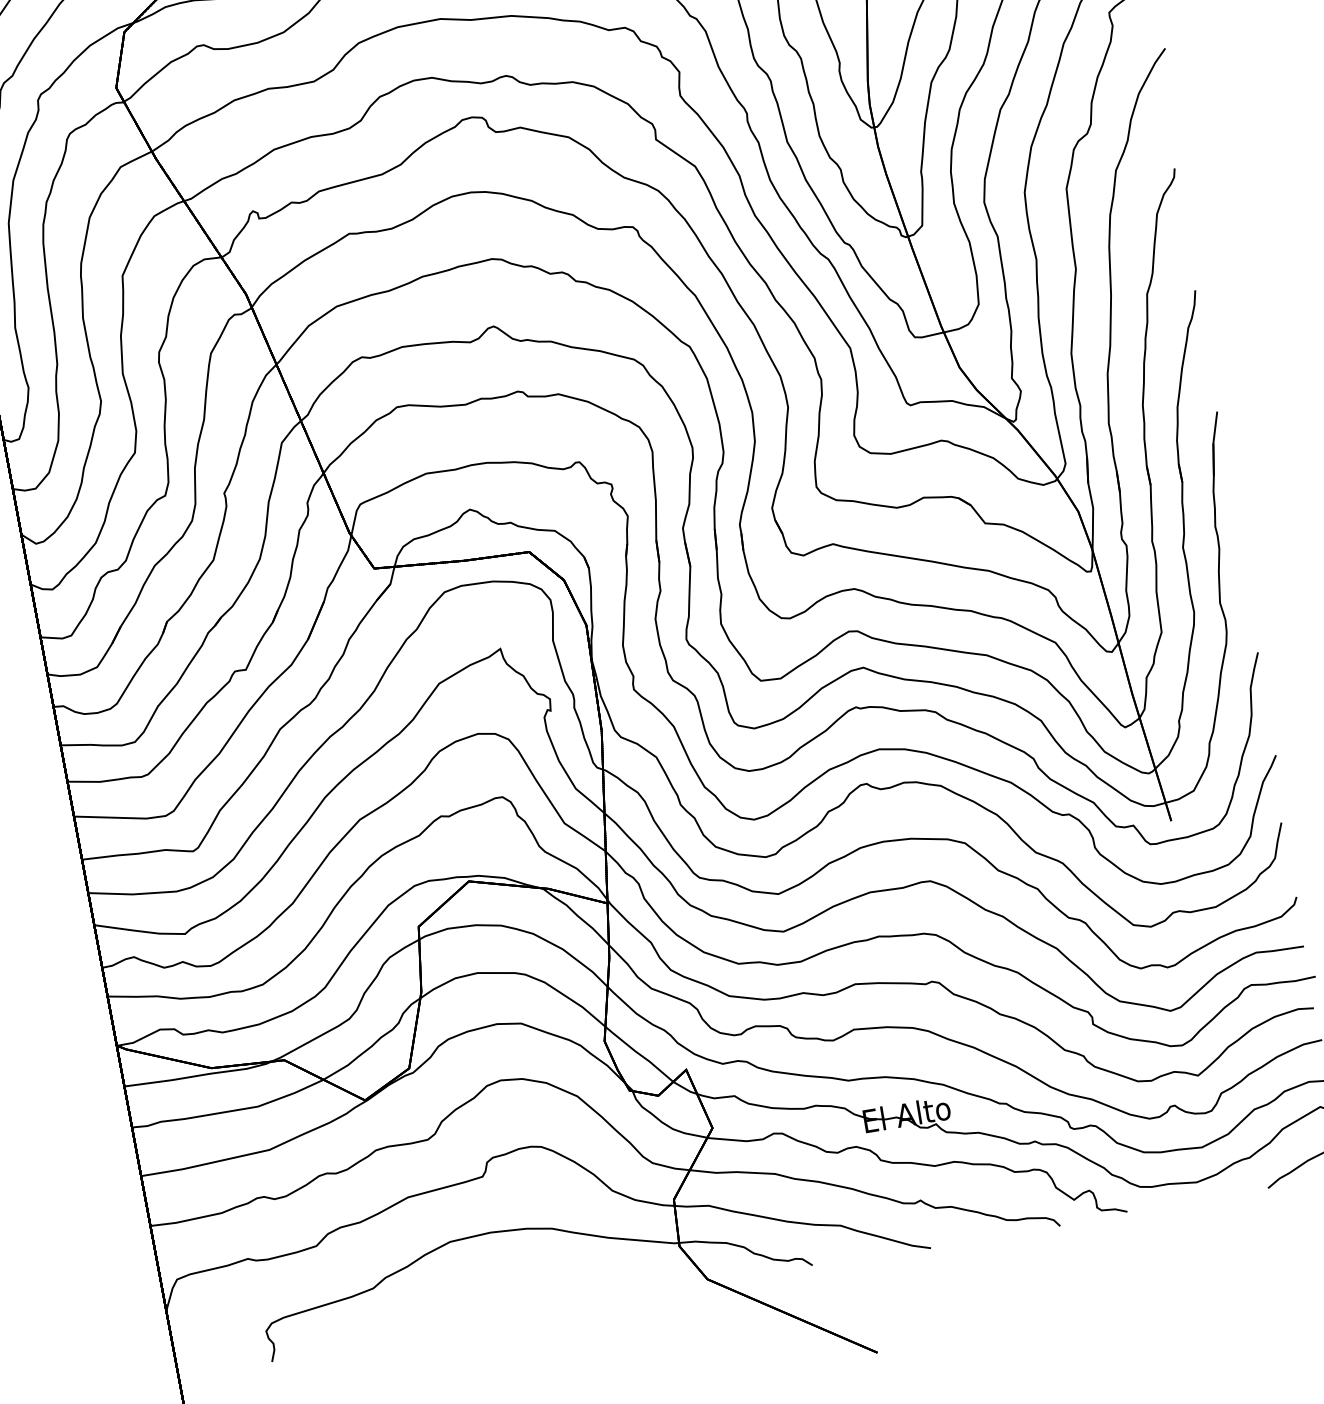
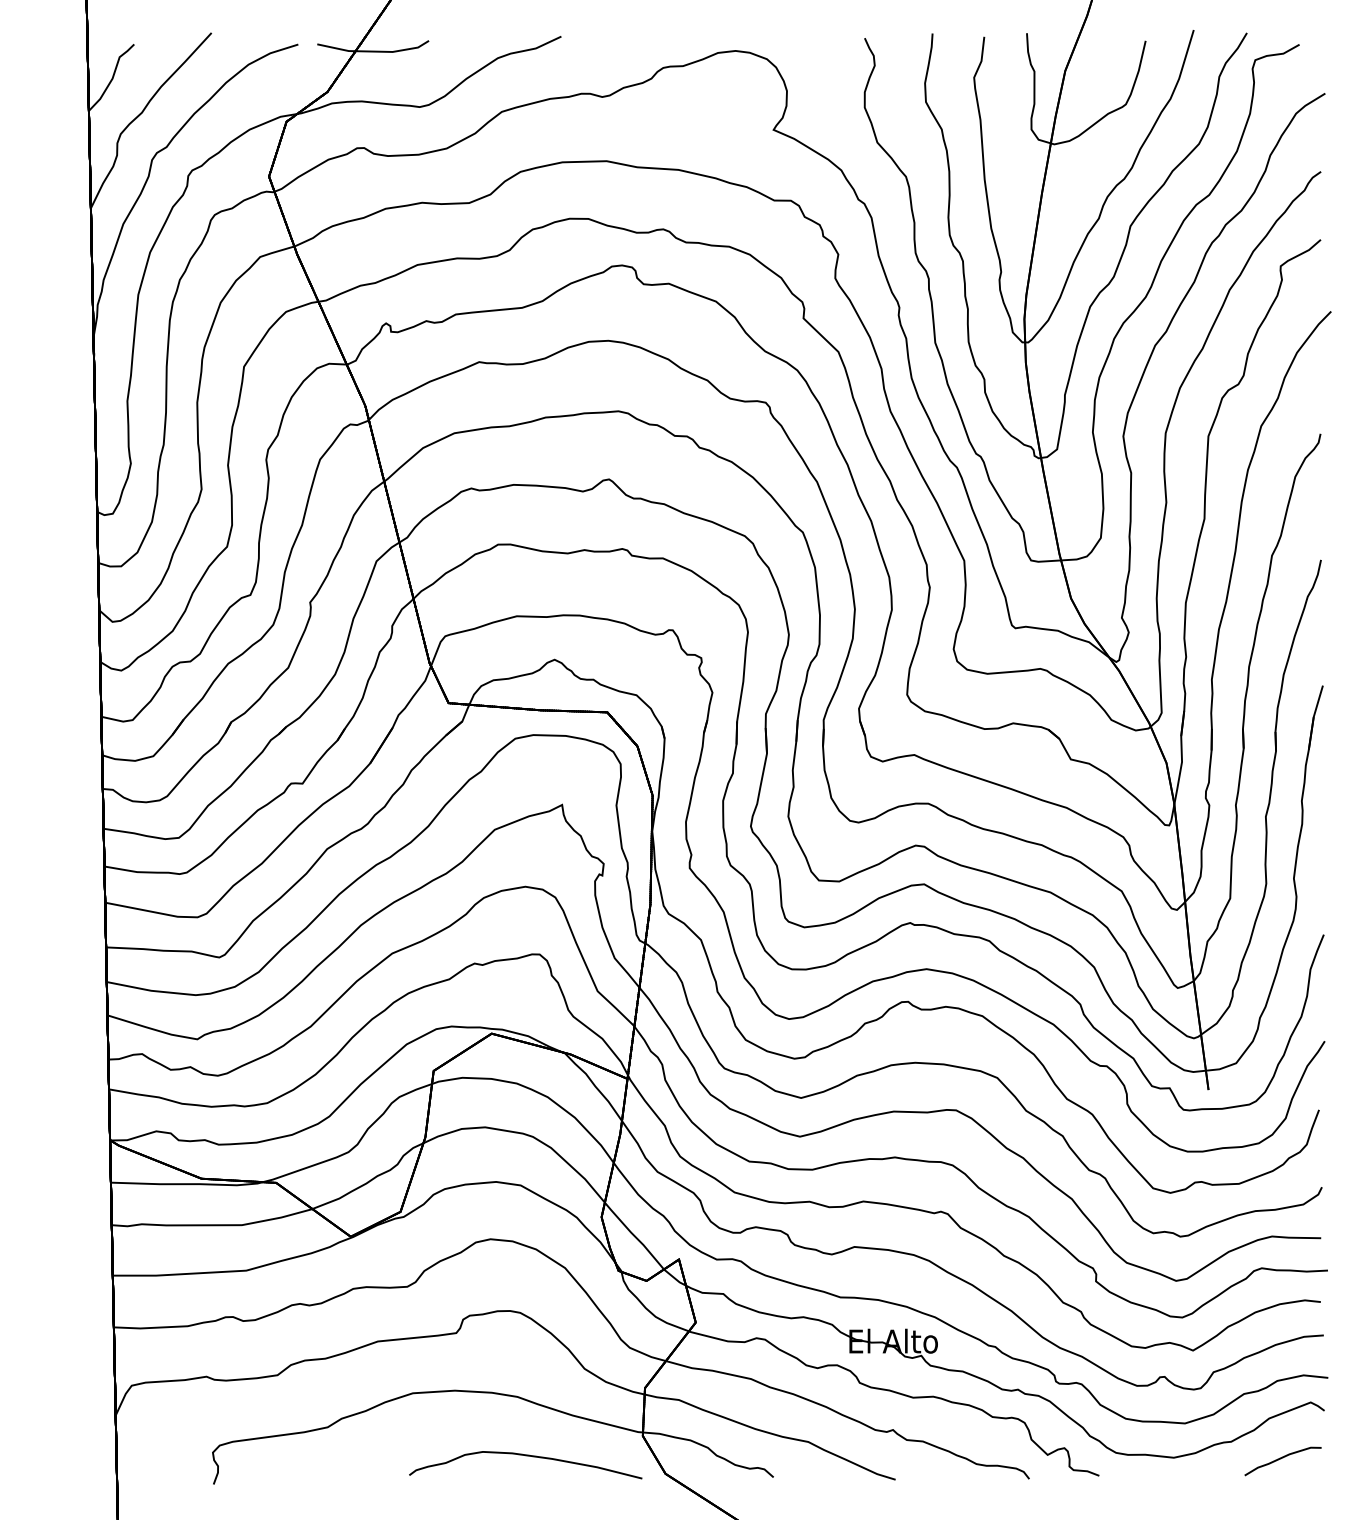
part: (569, 1285) -> (525, 1456), added

